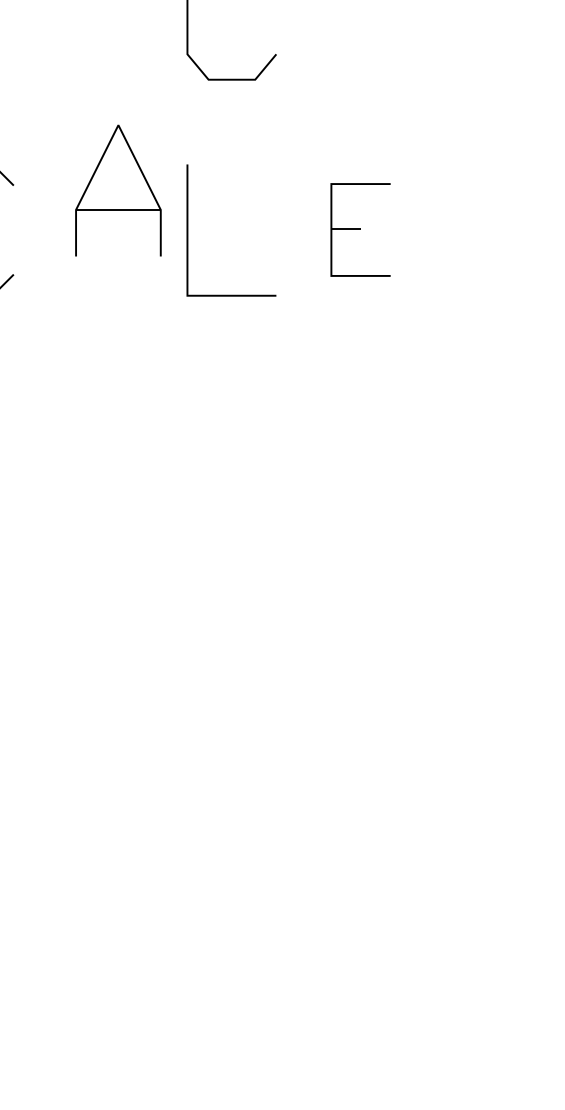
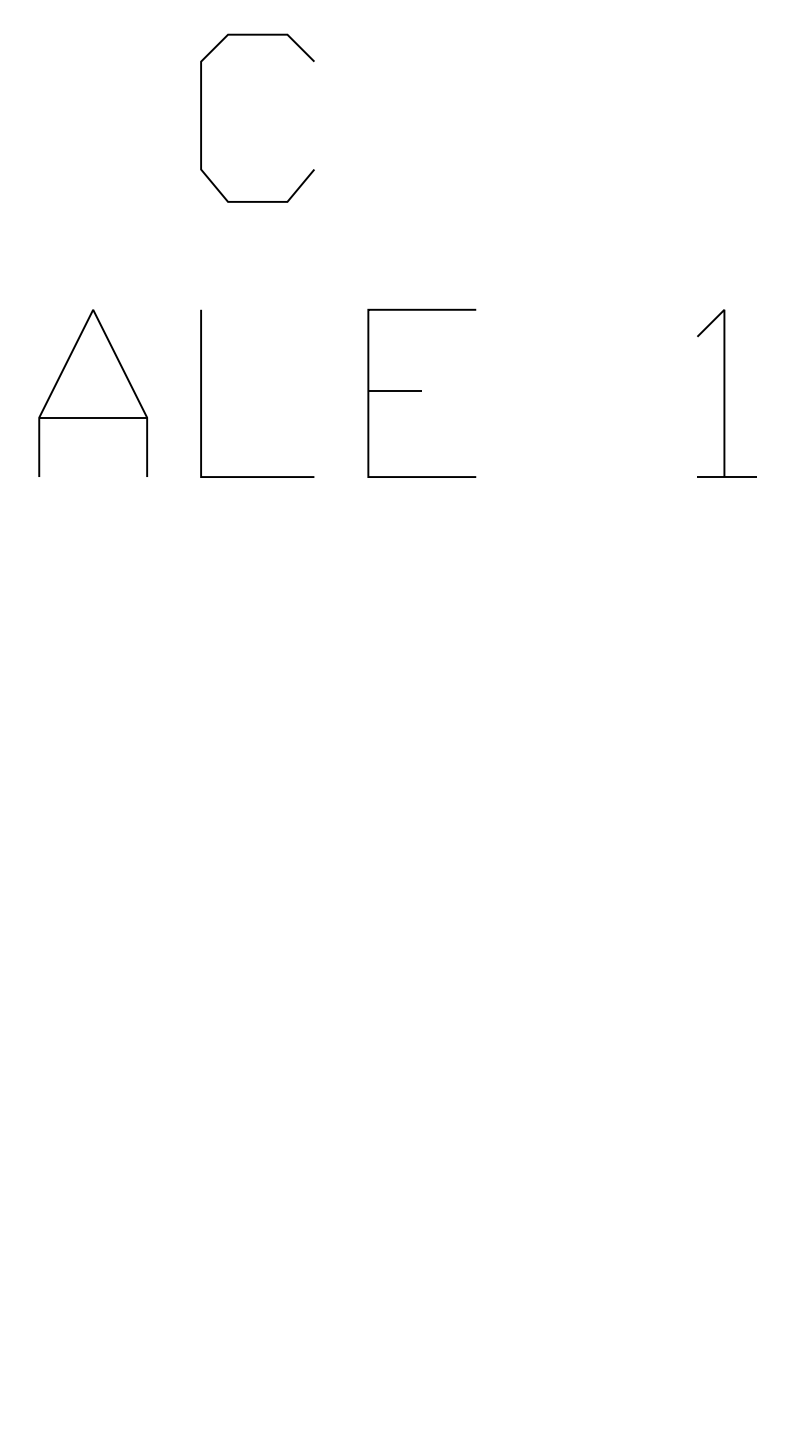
part: (117, 190) -> (92, 392), moved
part: (360, 229) -> (421, 392), size x1.43

